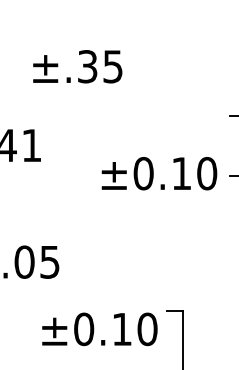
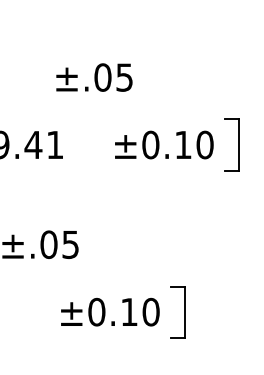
text: (87, 66) -> (102, 77), ±.35 -> ±.05
text: (159, 173) -> (164, 144), moved
text: (100, 328) -> (110, 311), moved

